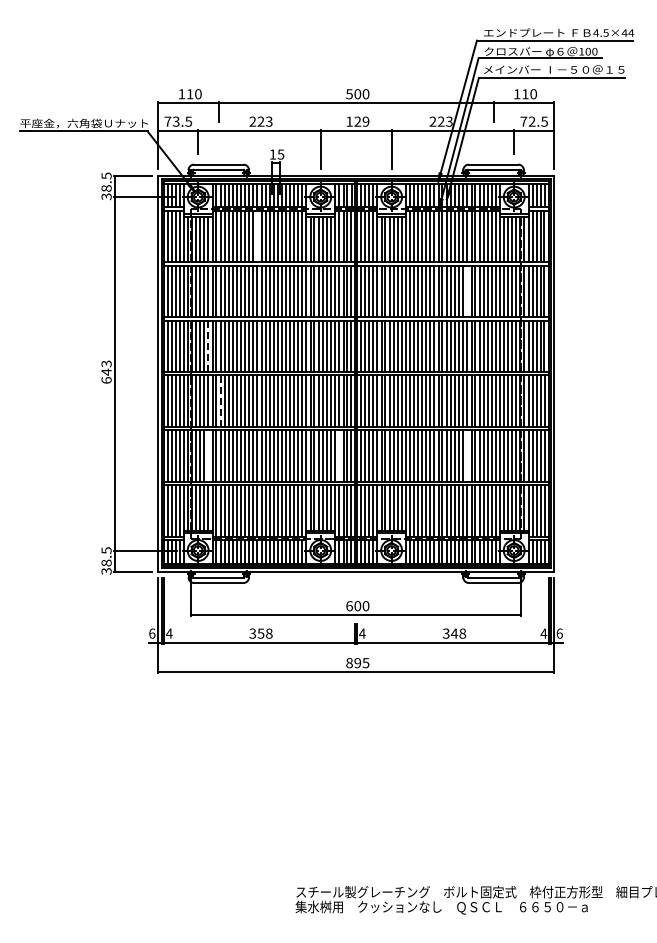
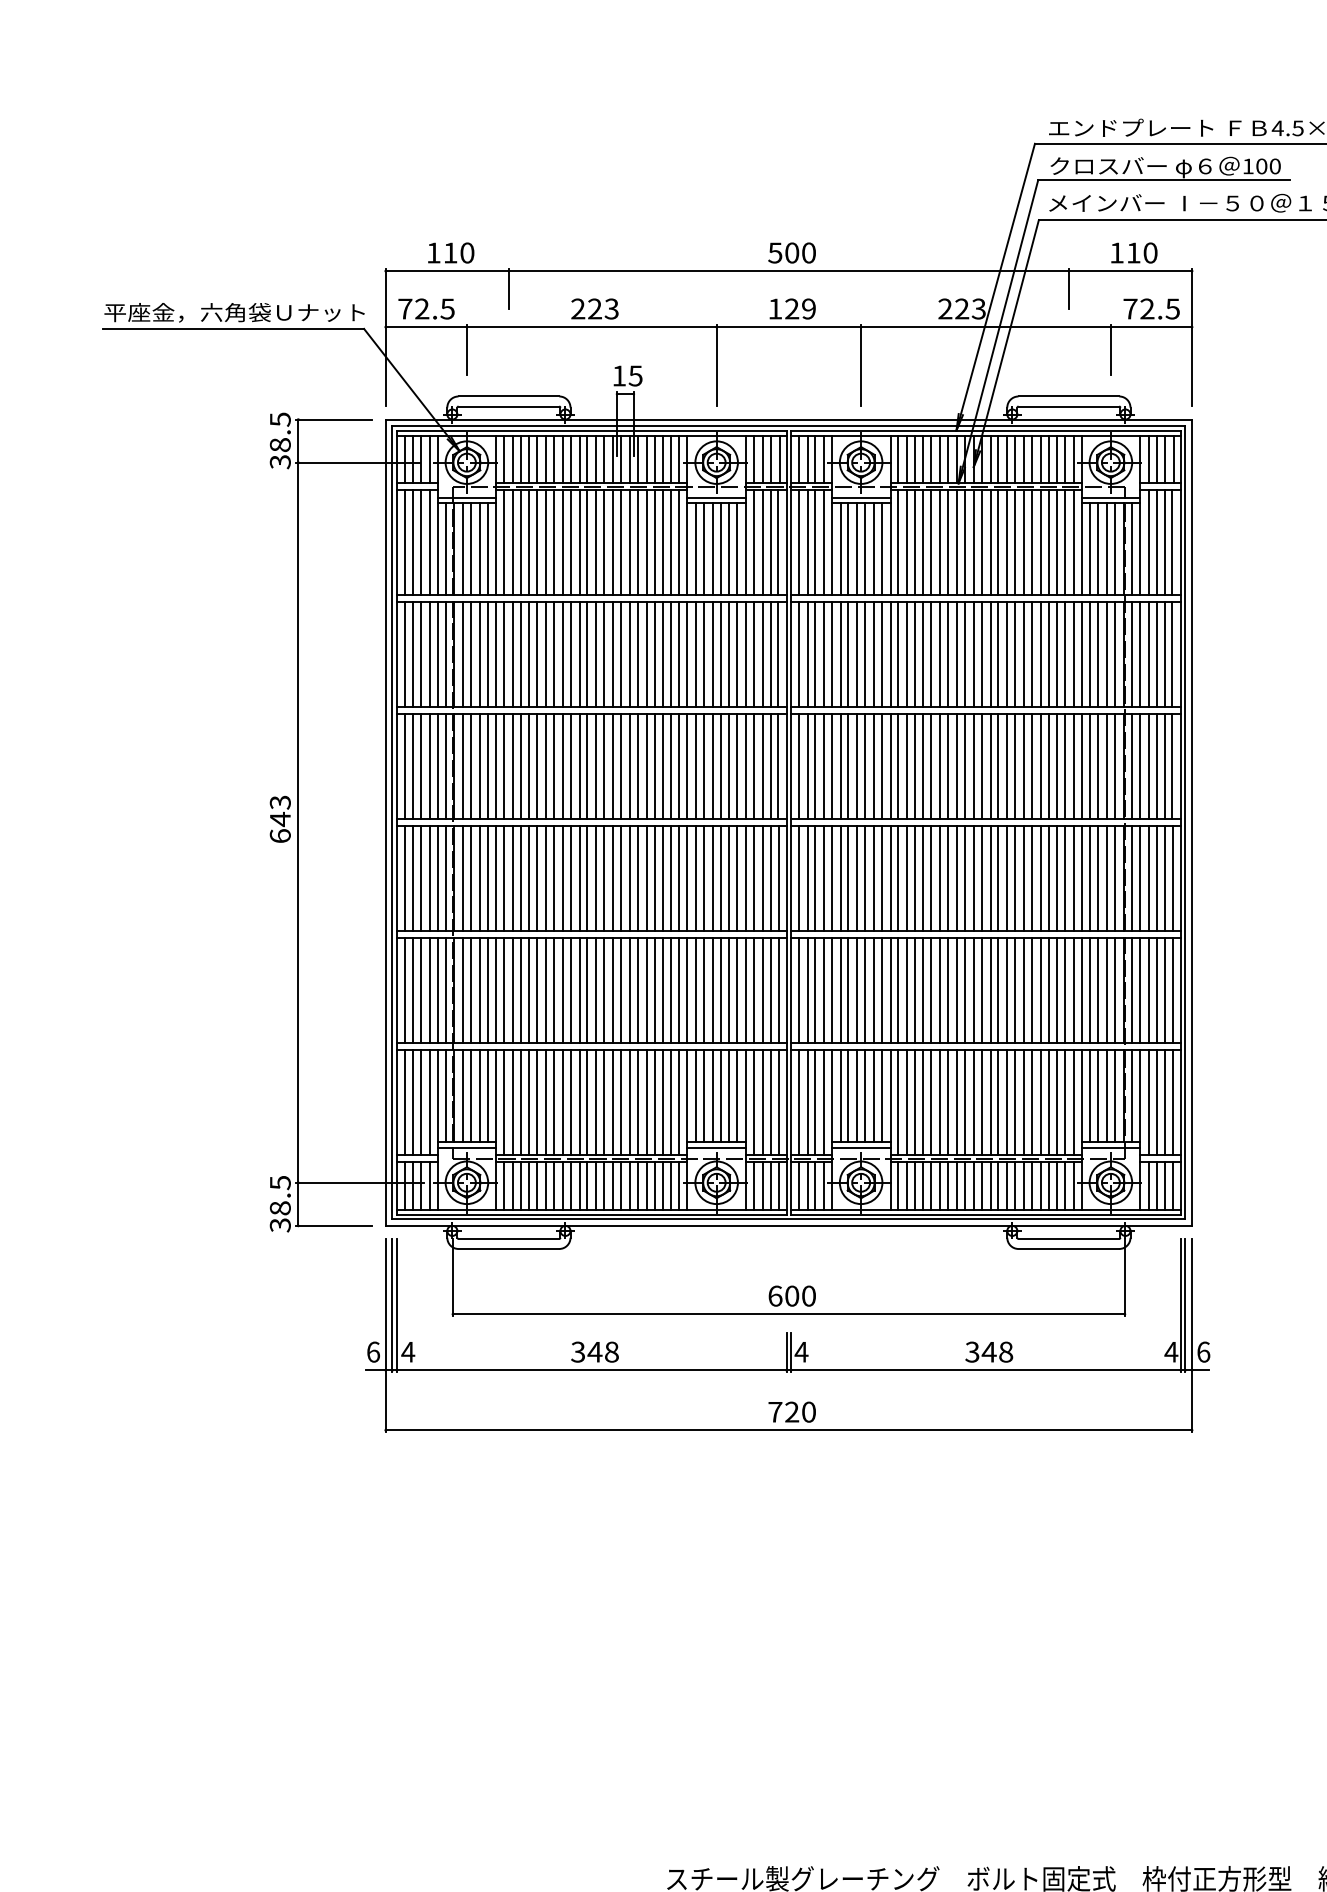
text: (175, 121) -> (420, 308), 73.5 -> 72.5
line: (257, 236) -> (587, 542), added
line: (467, 291) -> (1015, 654), added
line: (208, 346) -> (487, 767), dashed -> solid
line: (220, 401) -> (512, 879), dashed -> solid
line: (208, 456) -> (487, 991), added
line: (339, 456) -> (754, 991), added
line: (467, 456) -> (1015, 991), added
text: (260, 633) -> (593, 1351), 358 -> 348
text: (357, 663) -> (791, 1412), 895 -> 720

